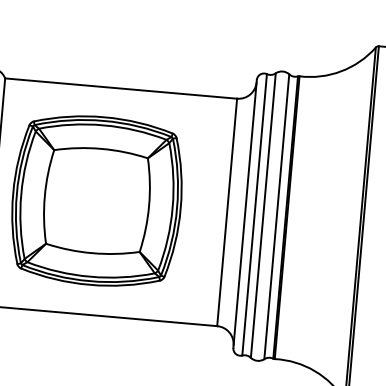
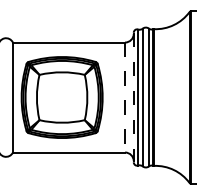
line: (228, 212) -> (125, 97), solid -> dashed
line: (244, 213) -> (133, 97), solid -> dashed

